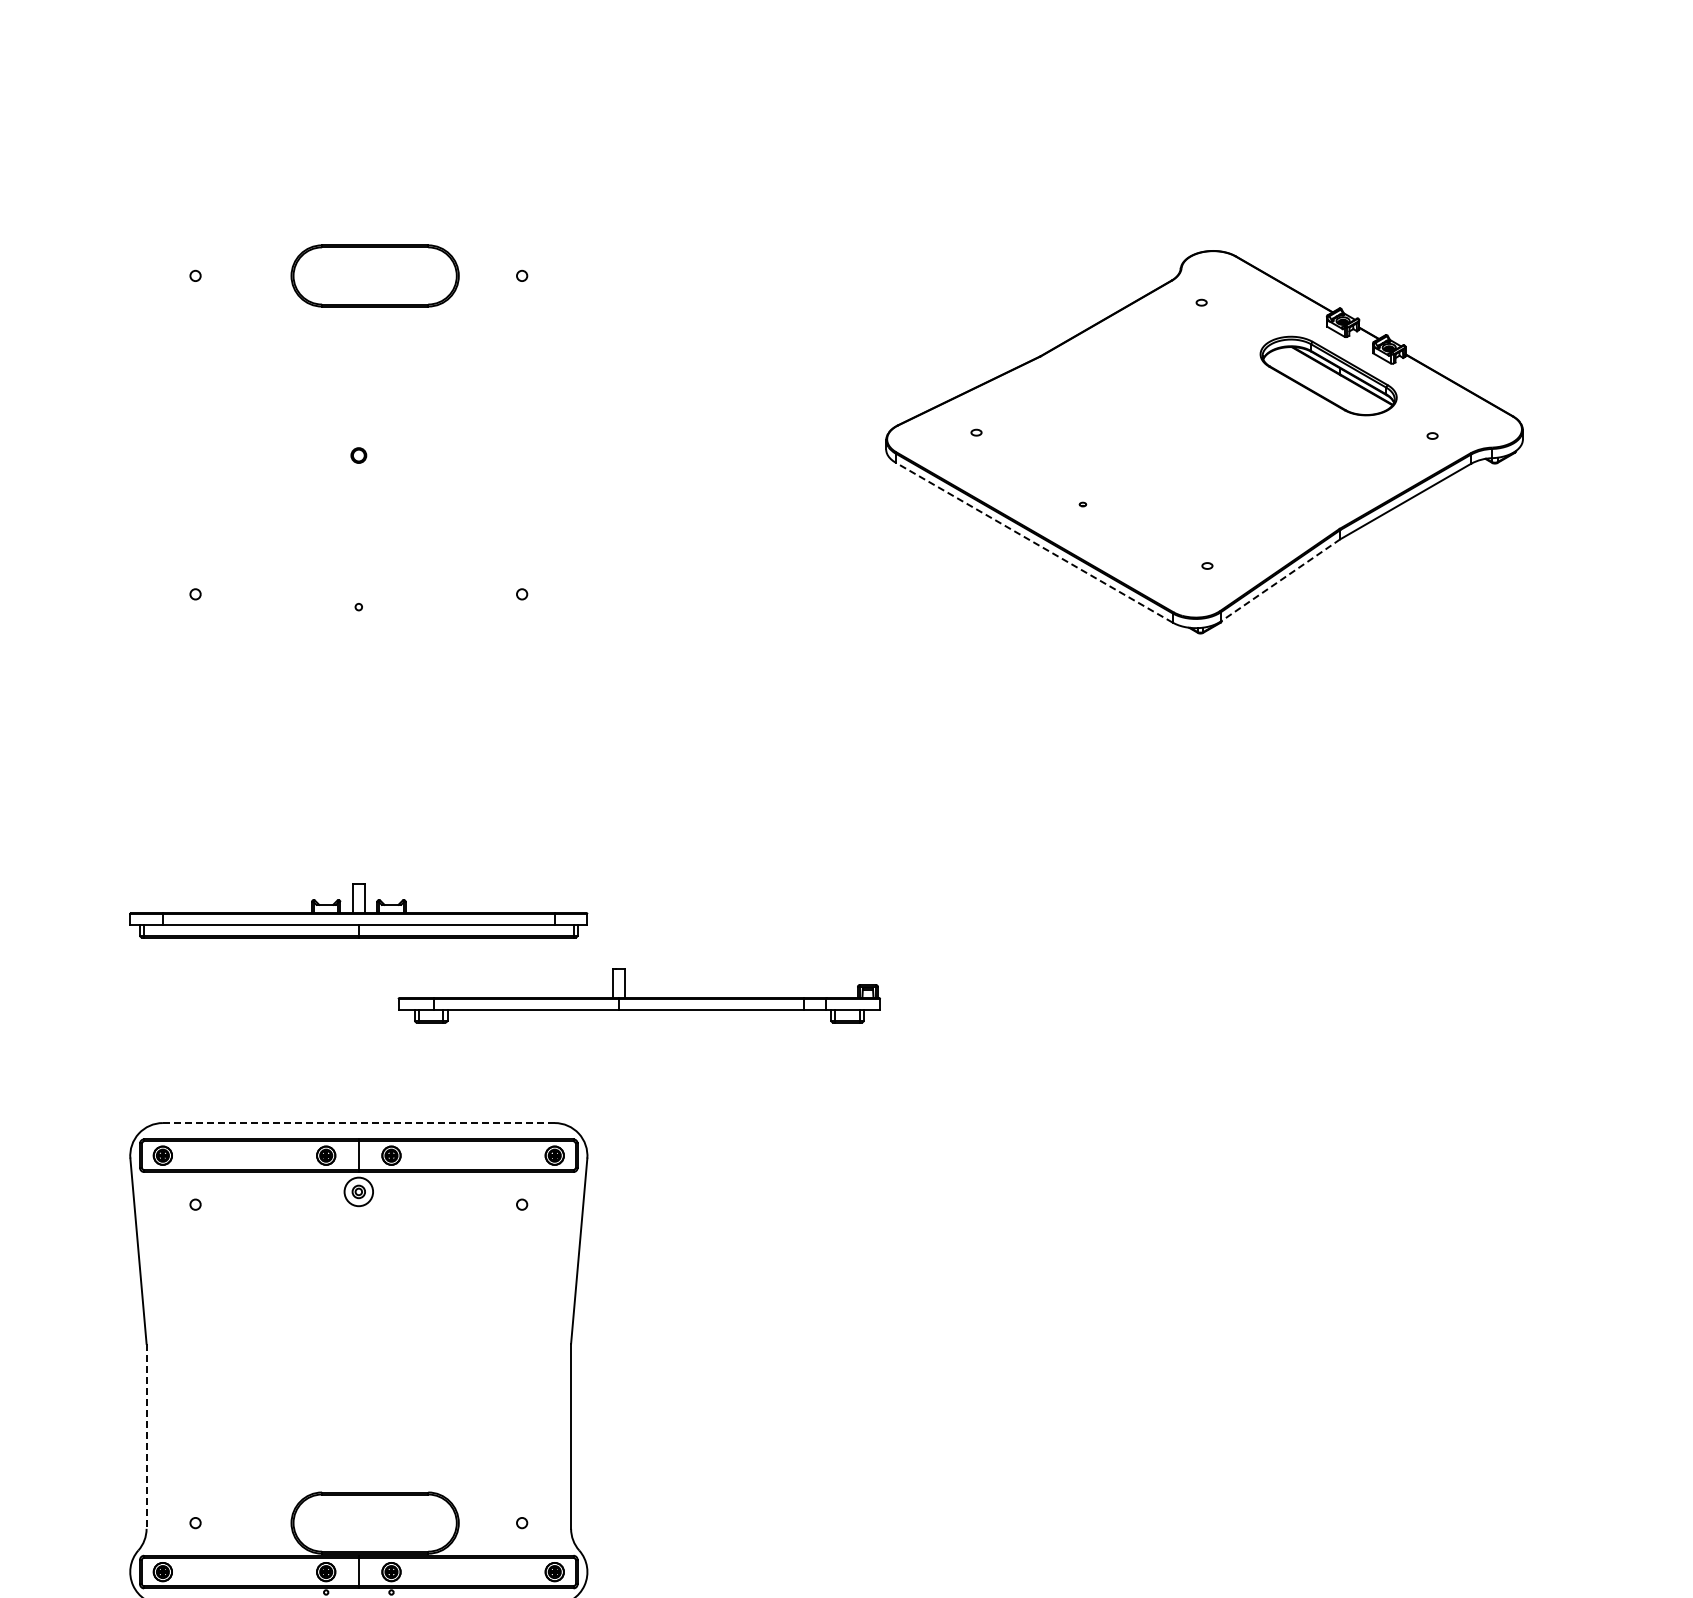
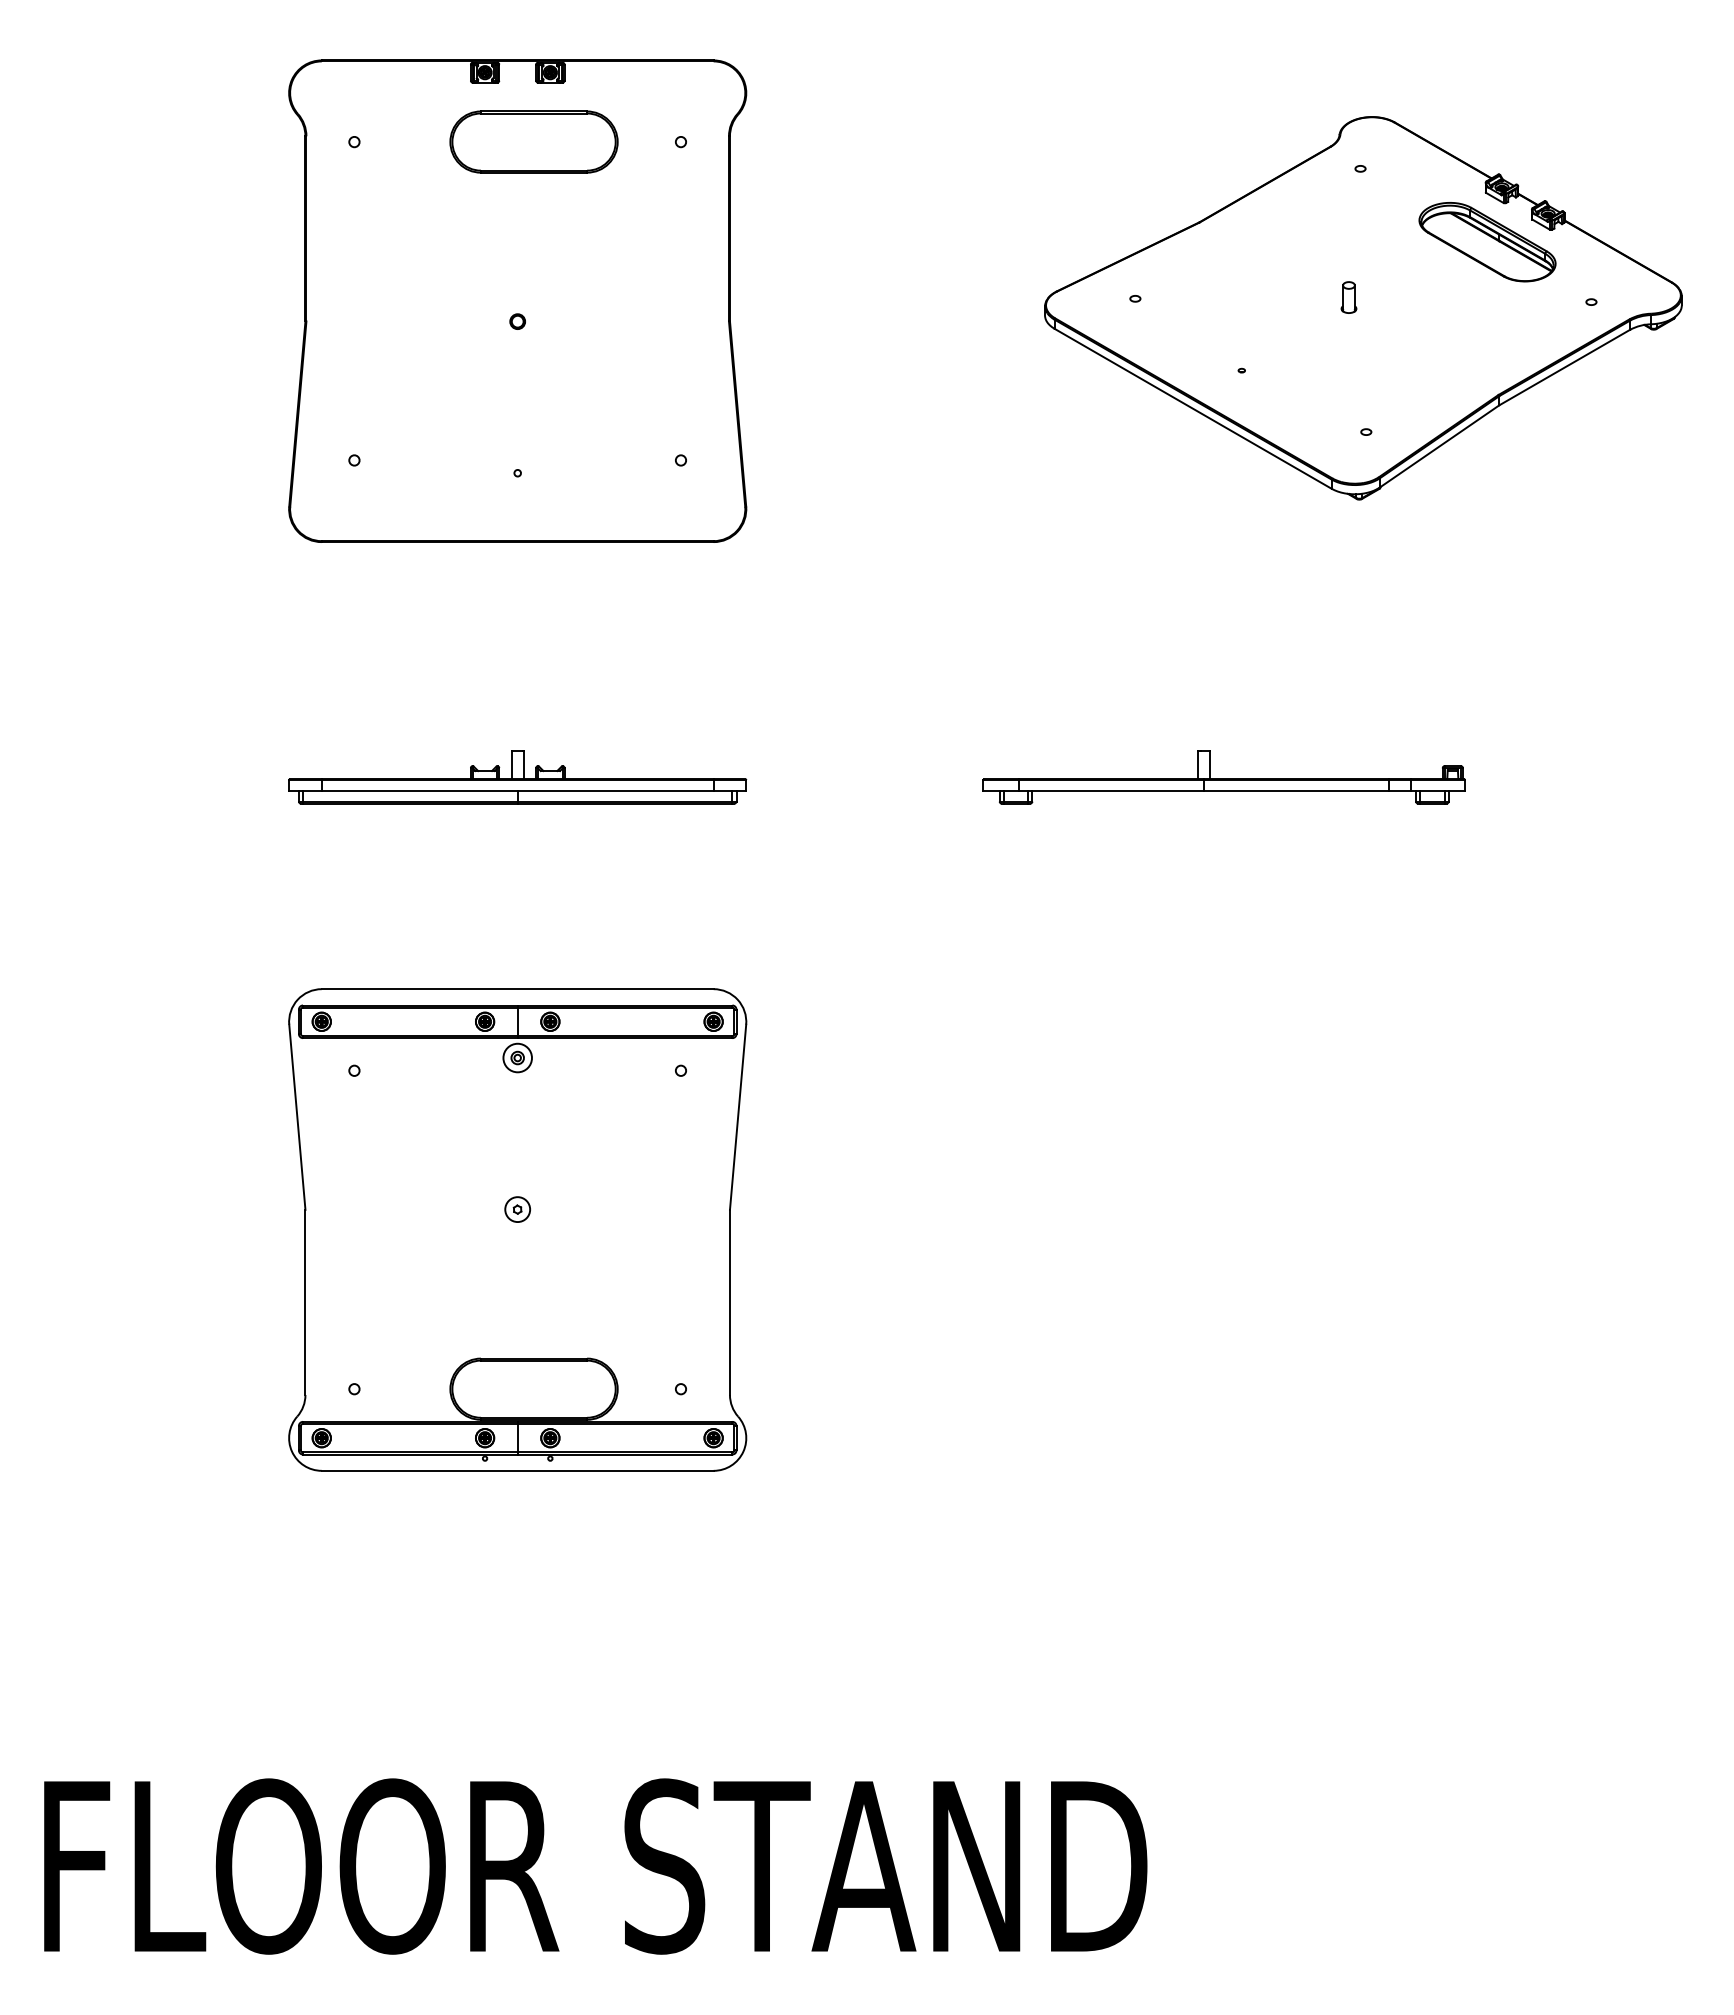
part: (1189, 431) -> (1348, 297), added
part: (358, 434) -> (517, 300), added
line: (1034, 542) -> (1193, 408), dashed -> solid
line: (1280, 580) -> (1439, 446), dashed -> solid
part: (638, 996) -> (1223, 777), moved
line: (358, 1123) -> (517, 989), dashed -> solid
part: (358, 1343) -> (517, 1209), added
line: (146, 1436) -> (305, 1302), dashed -> solid

